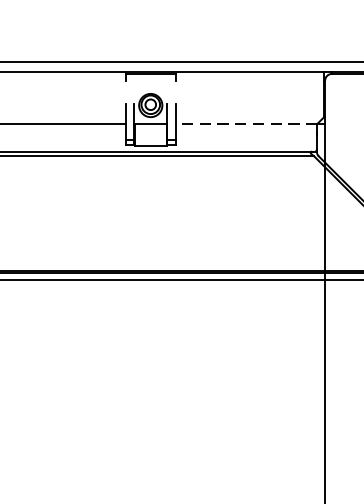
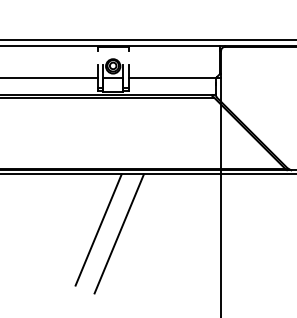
line: (246, 123) -> (172, 77), dashed -> solid
line: (127, 369) -> (98, 229), added
line: (159, 375) -> (118, 233), added

